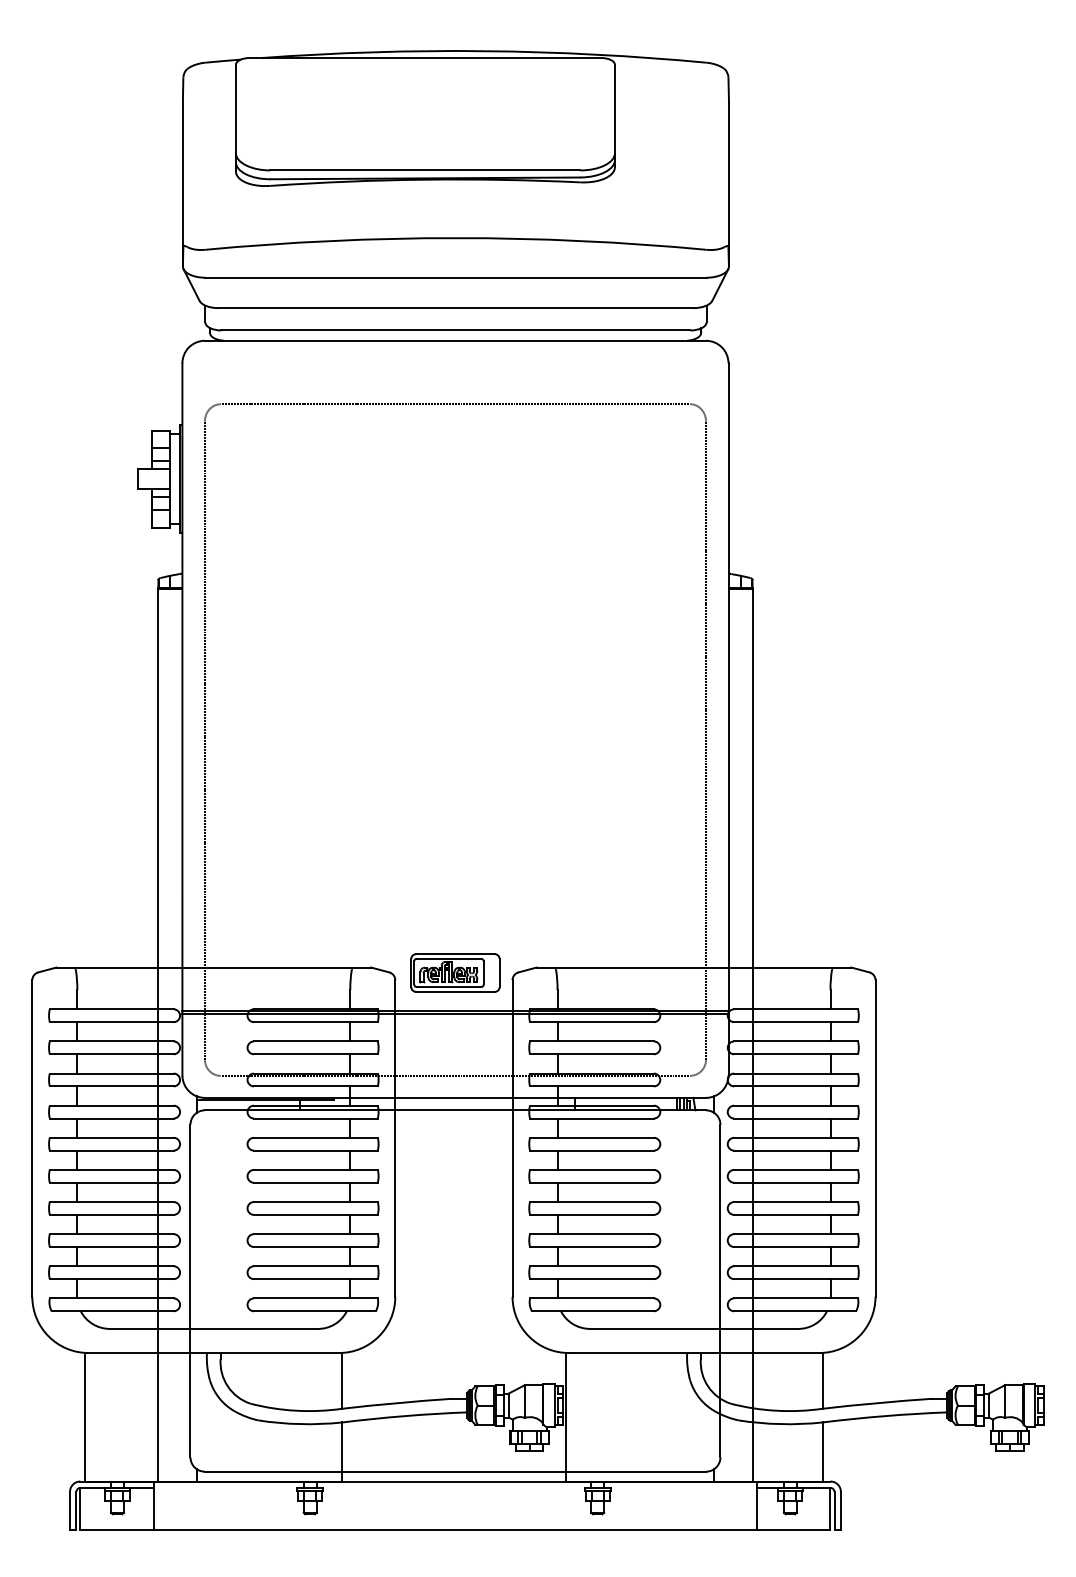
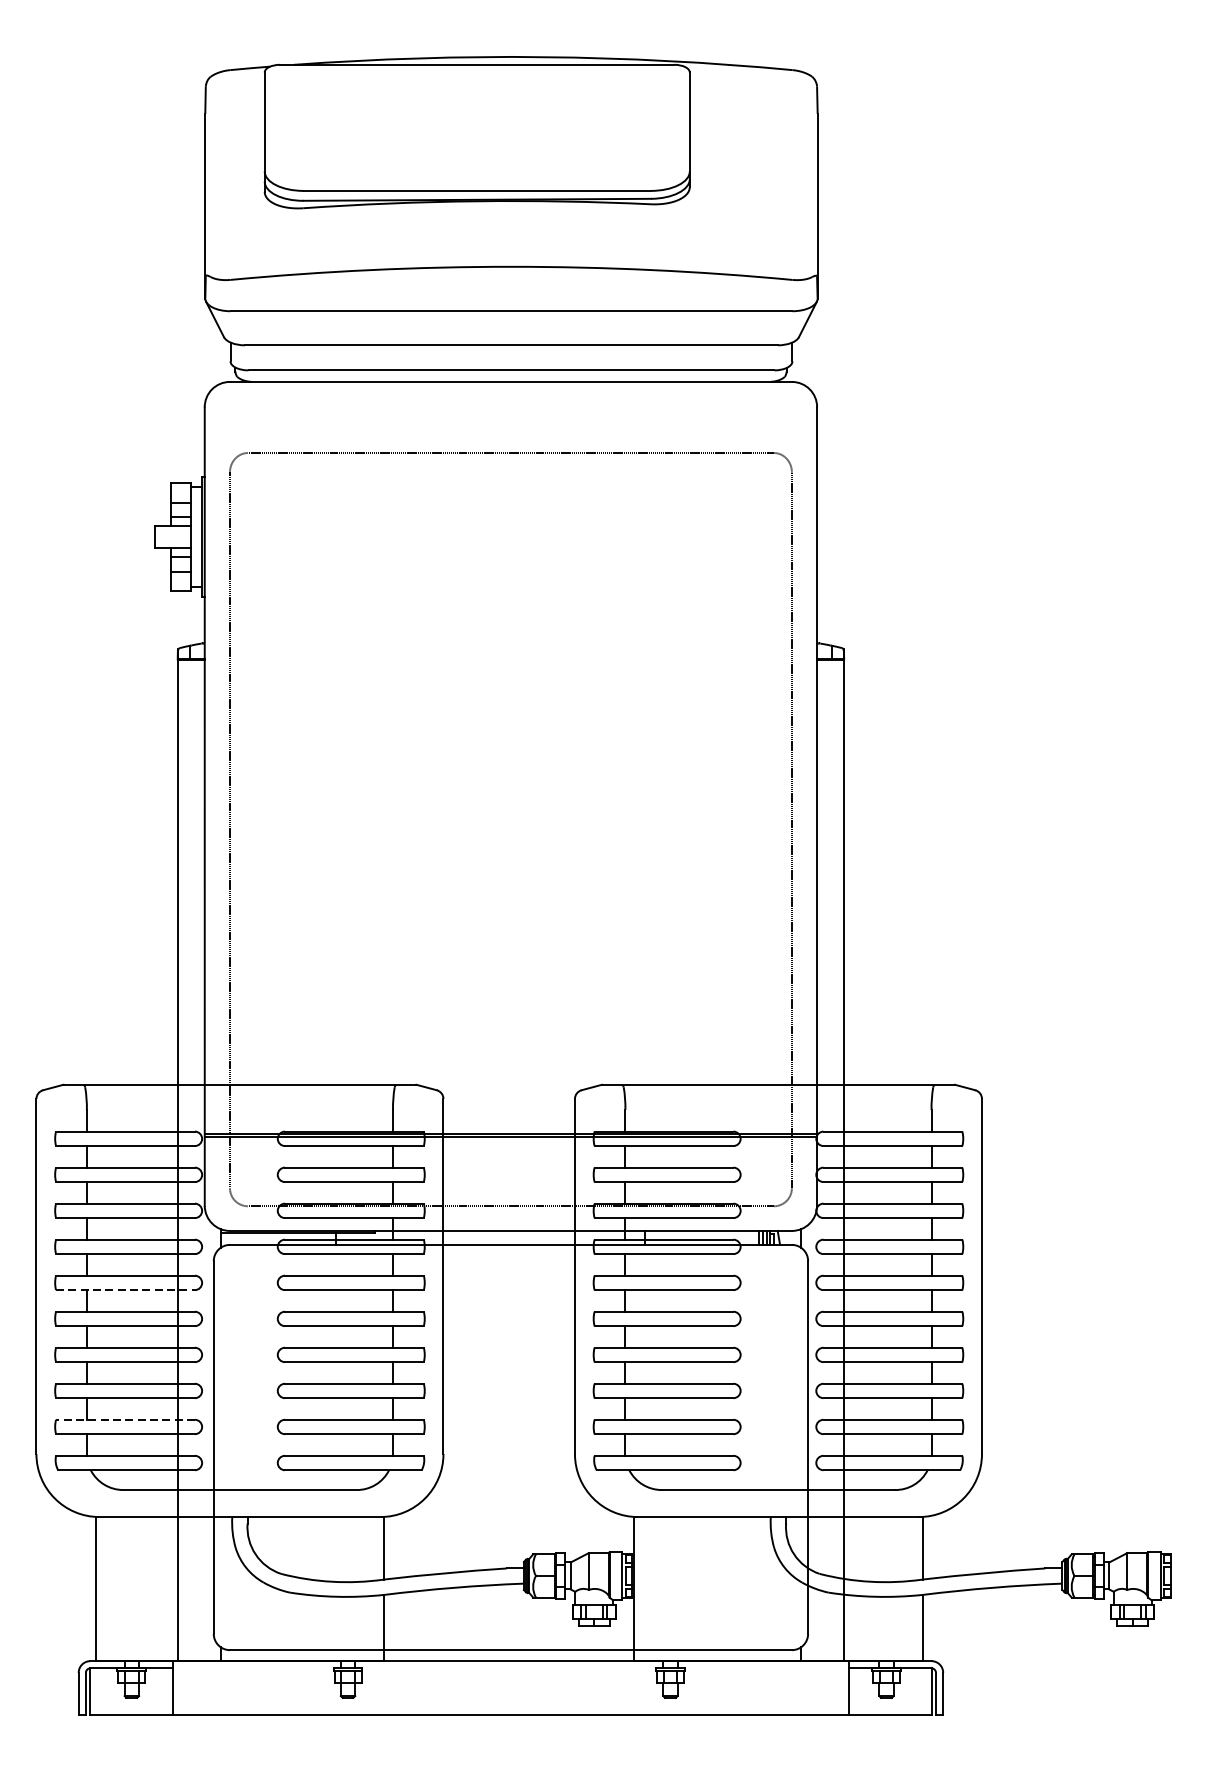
part: (455, 972) -> (510, 1090), removed
line: (111, 1150) -> (125, 1289), solid -> dashed
line: (111, 1266) -> (125, 1420), solid -> dashed

